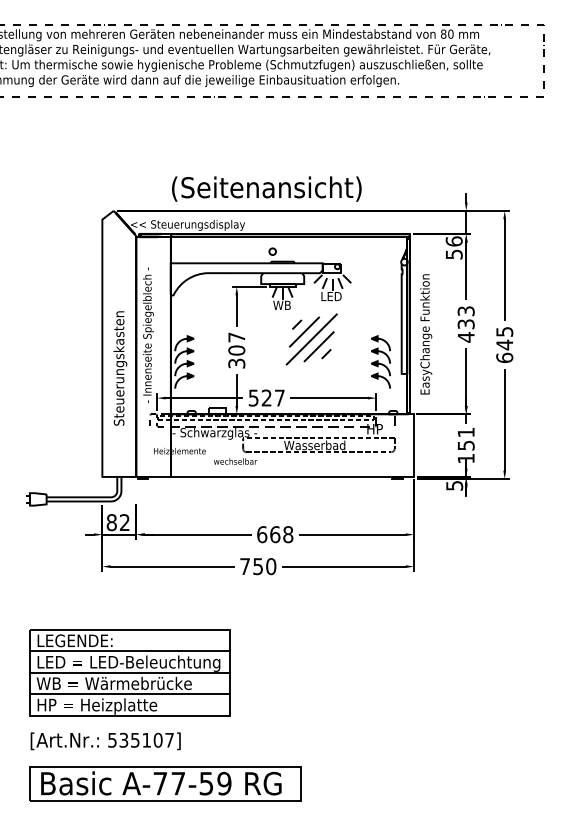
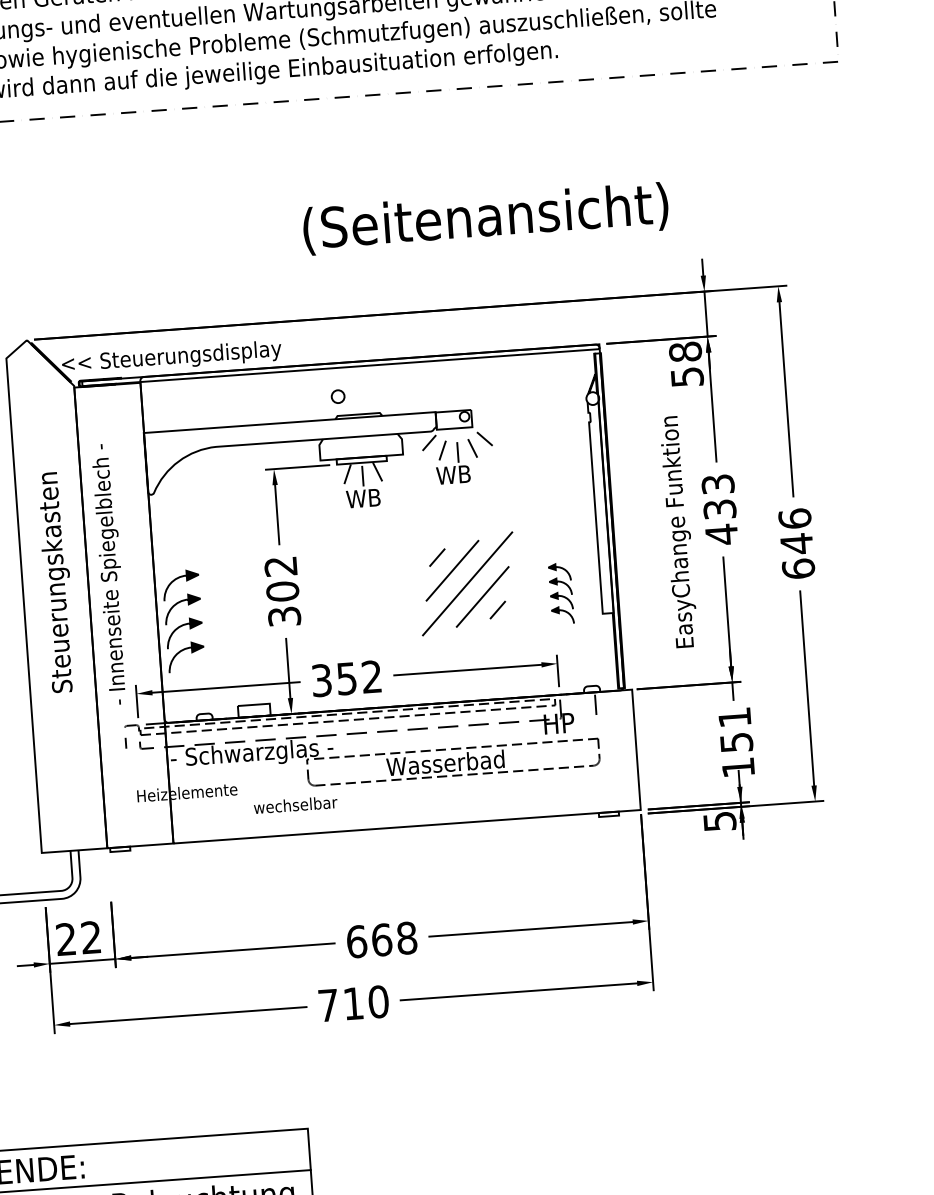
text: (266, 188) -> (485, 217), moved
text: (453, 241) -> (684, 352), 56 -> 58
text: (330, 296) -> (455, 474), LED -> WB
text: (504, 331) -> (794, 518), 645 -> 646
text: (426, 334) -> (679, 532), moved
text: (236, 337) -> (280, 566), 307 -> 302
part: (311, 339) -> (467, 584), moved
part: (380, 361) -> (560, 592), size x0.6
text: (120, 368) -> (57, 582), moved
text: (266, 397) -> (346, 677), 527 -> 352
text: (111, 522) -> (65, 939), 82 -> 22
text: (257, 566) -> (352, 1003), 750 -> 710

